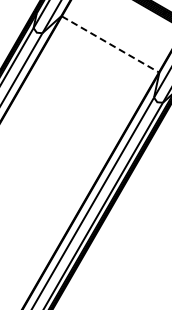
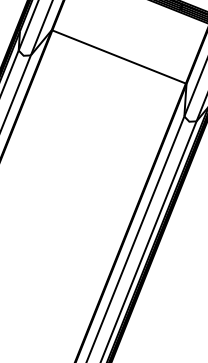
line: (110, 44) -> (119, 57), dashed -> solid

